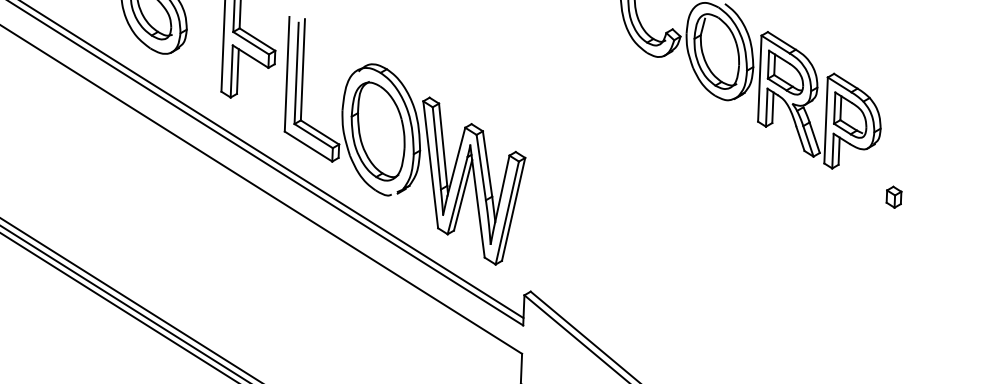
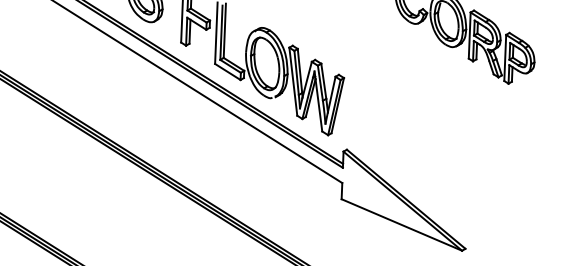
part: (893, 196) -> (541, 98), removed

